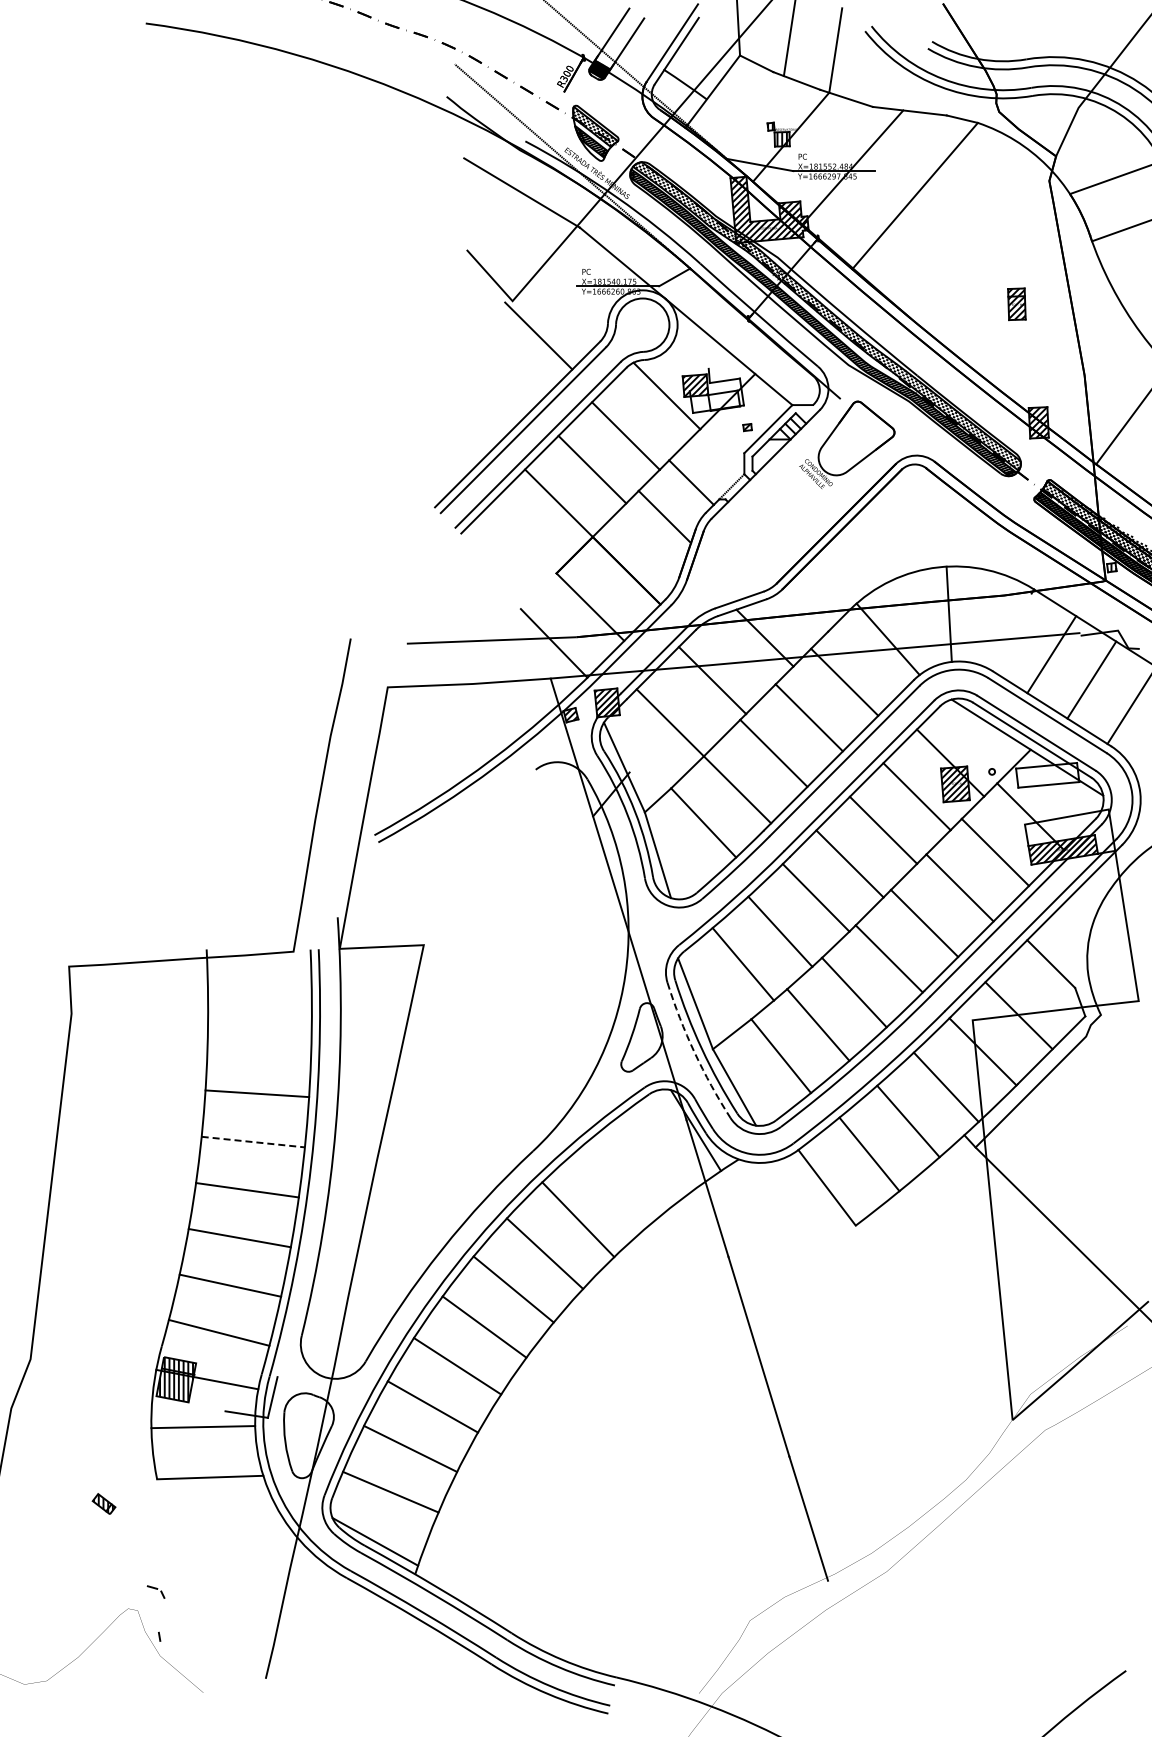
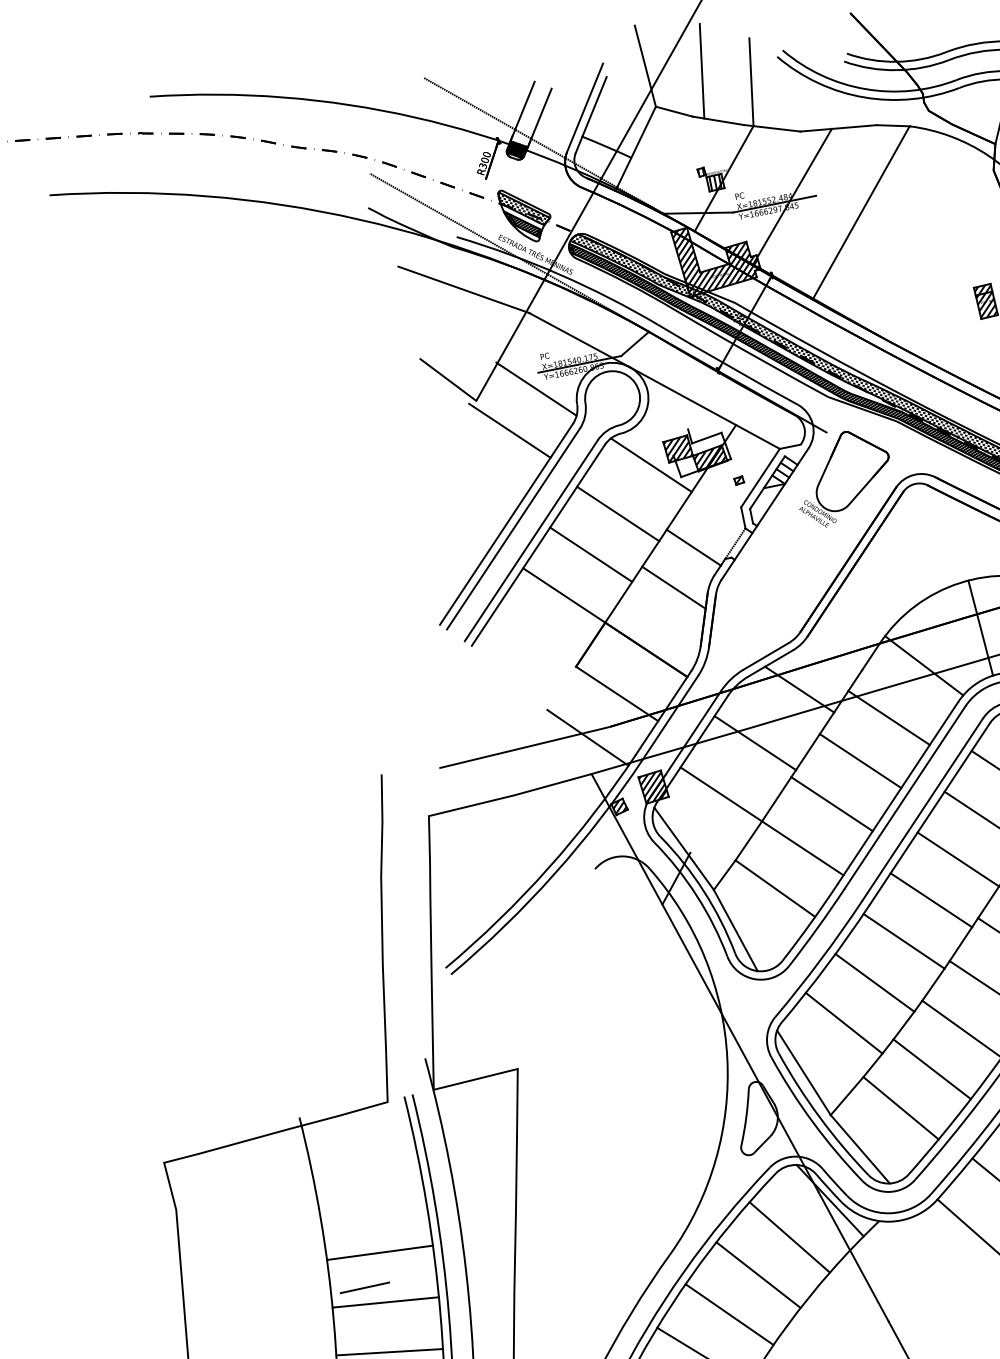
line: (572, 301) -> (536, 389), added
hatch: (723, 400) -> (709, 458), added
arc: (694, 1052) -> (812, 1122), dashed -> solid
line: (236, 1123) -> (365, 1287), added
line: (253, 1142) -> (386, 1302), dashed -> solid
line: (649, 1157) -> (788, 1237), added
line: (613, 1187) -> (758, 1274), added

